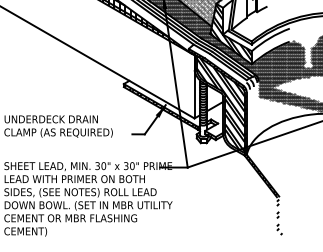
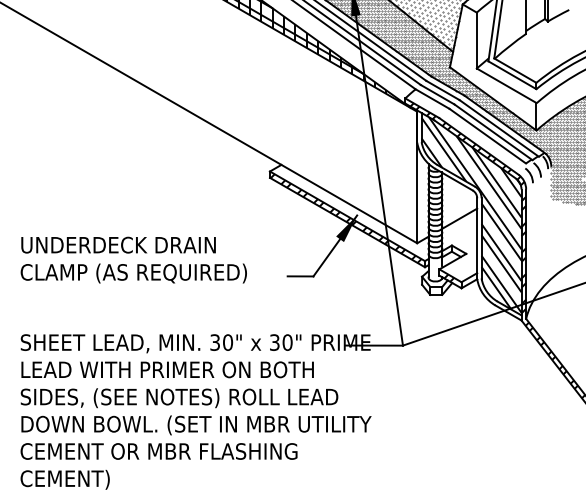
hatch: (230, 32) -> (492, 64), removed

